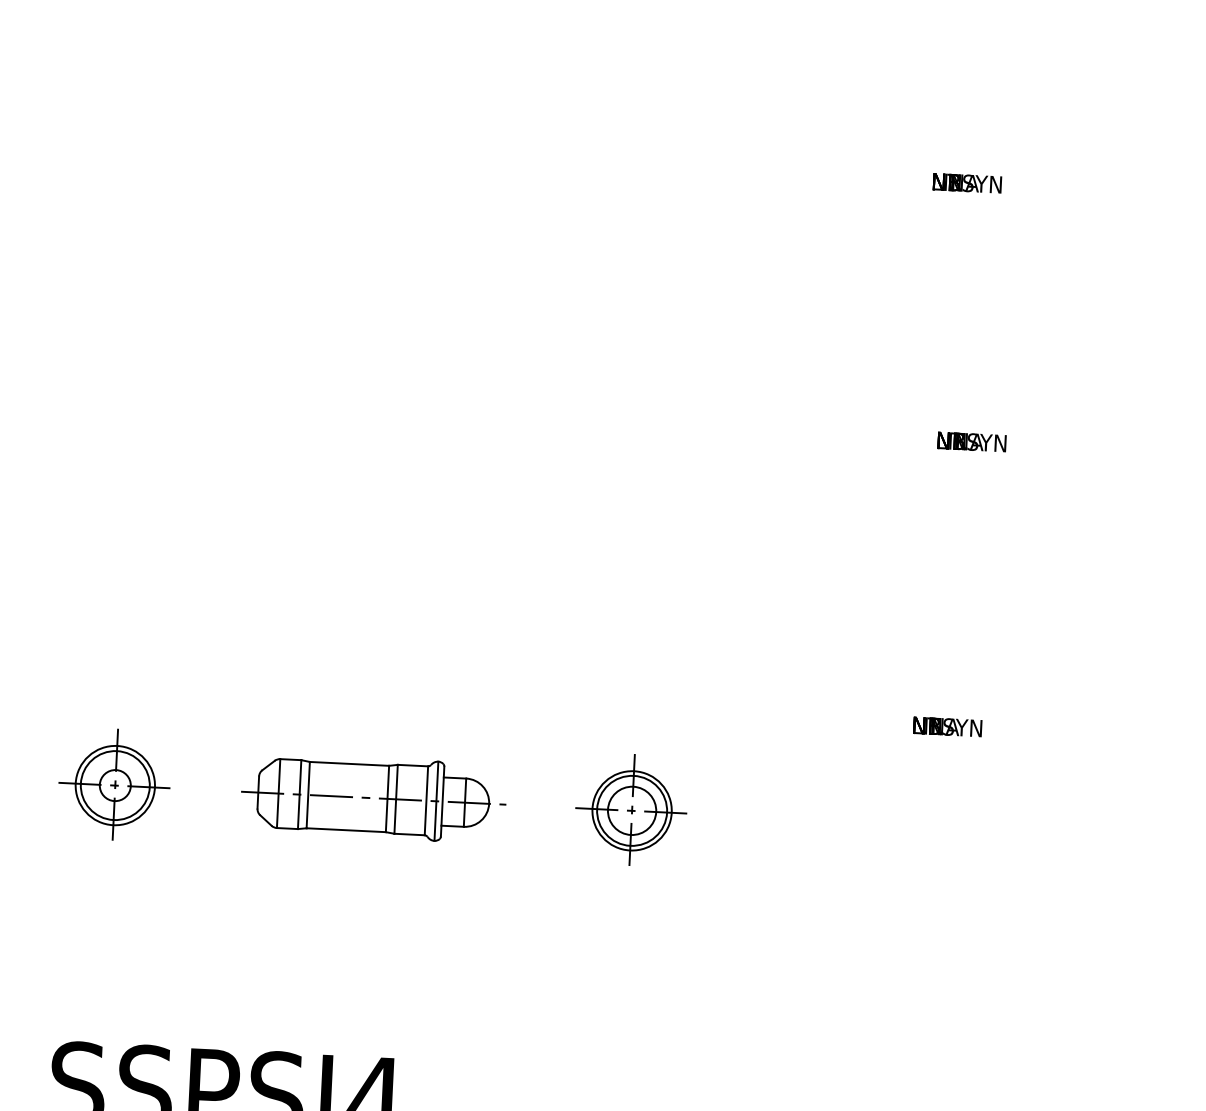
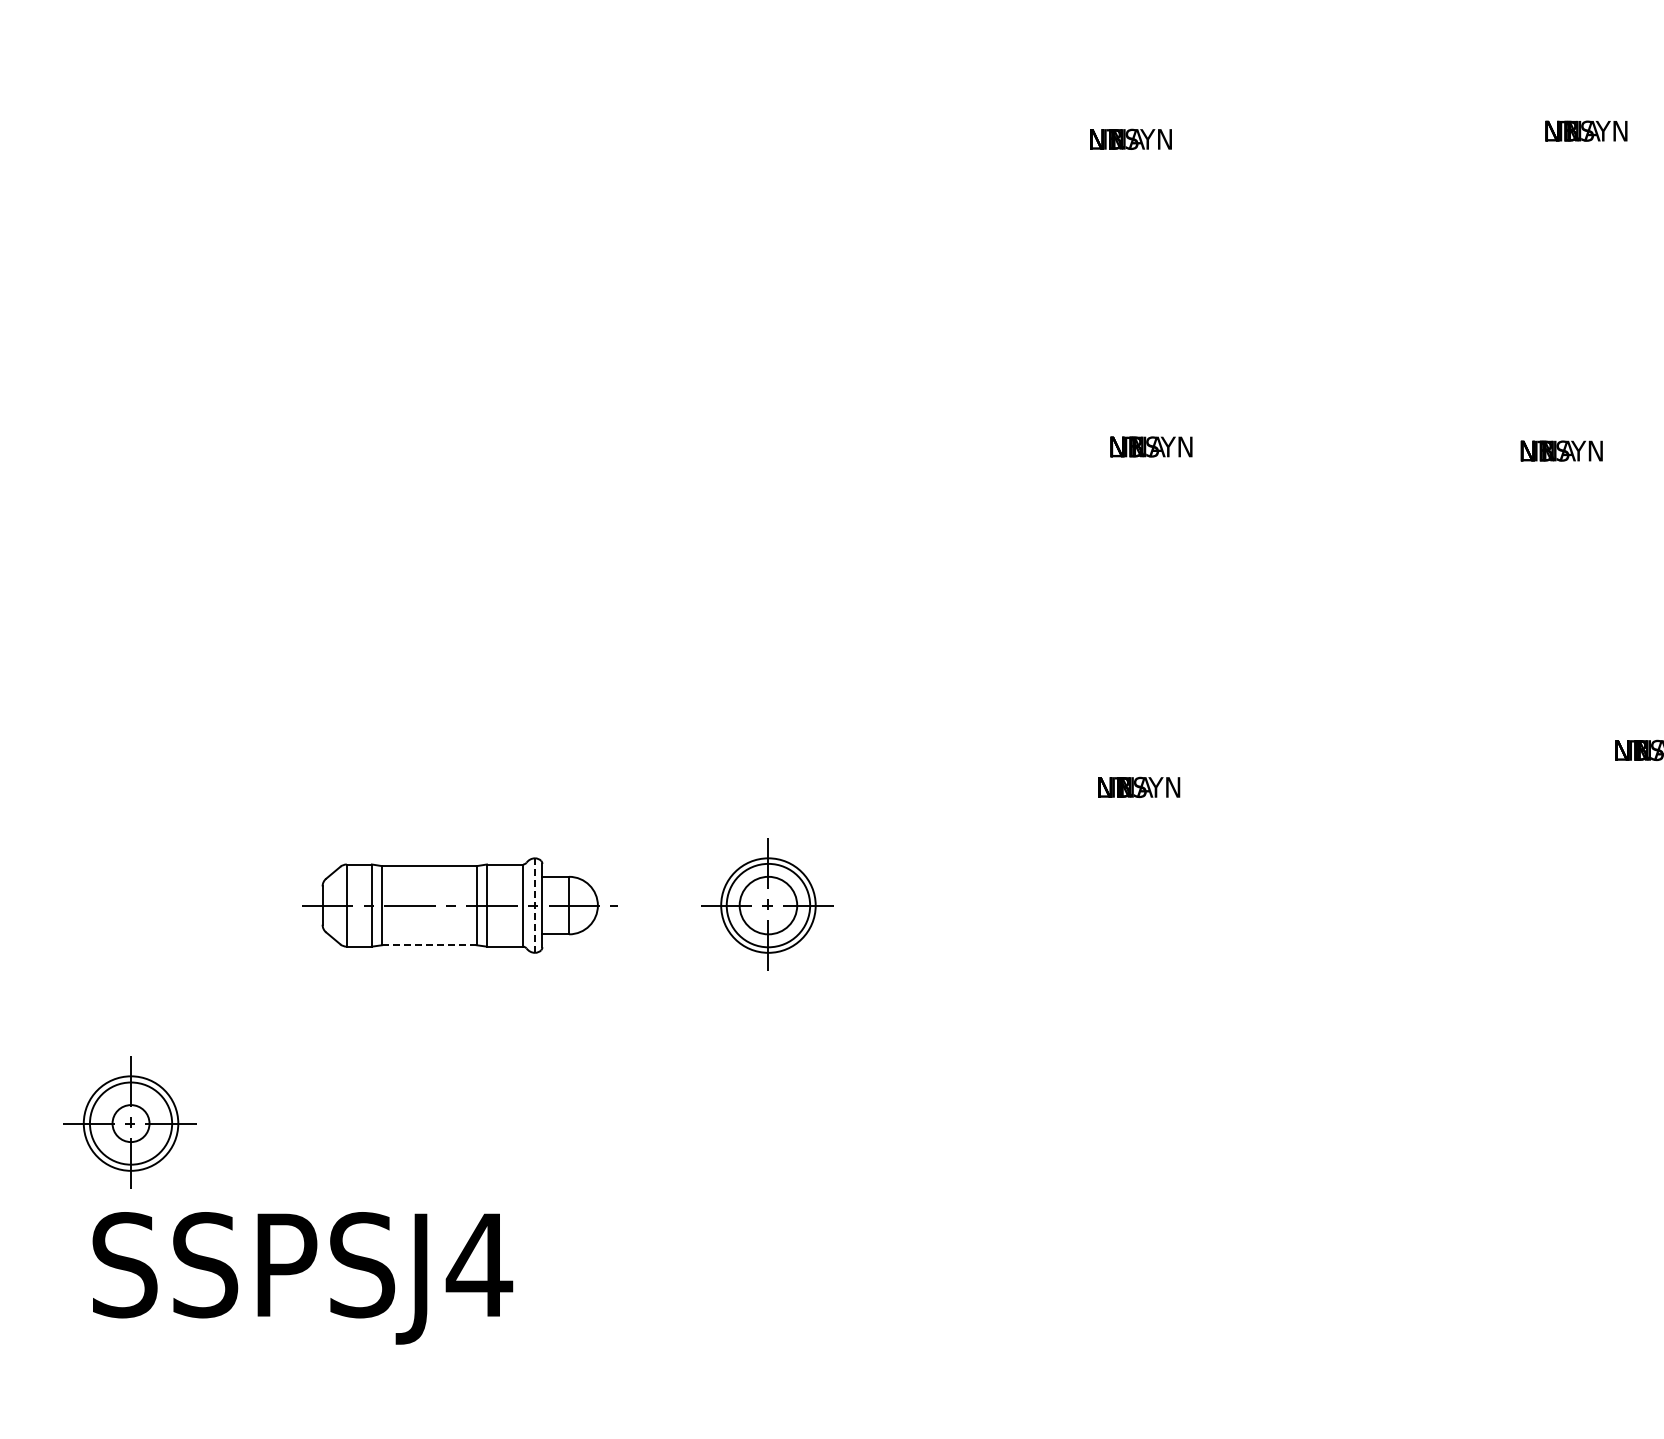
part: (114, 784) -> (129, 1122), moved
line: (436, 801) -> (535, 905), solid -> dashed
line: (346, 830) -> (429, 945), solid -> dashed

